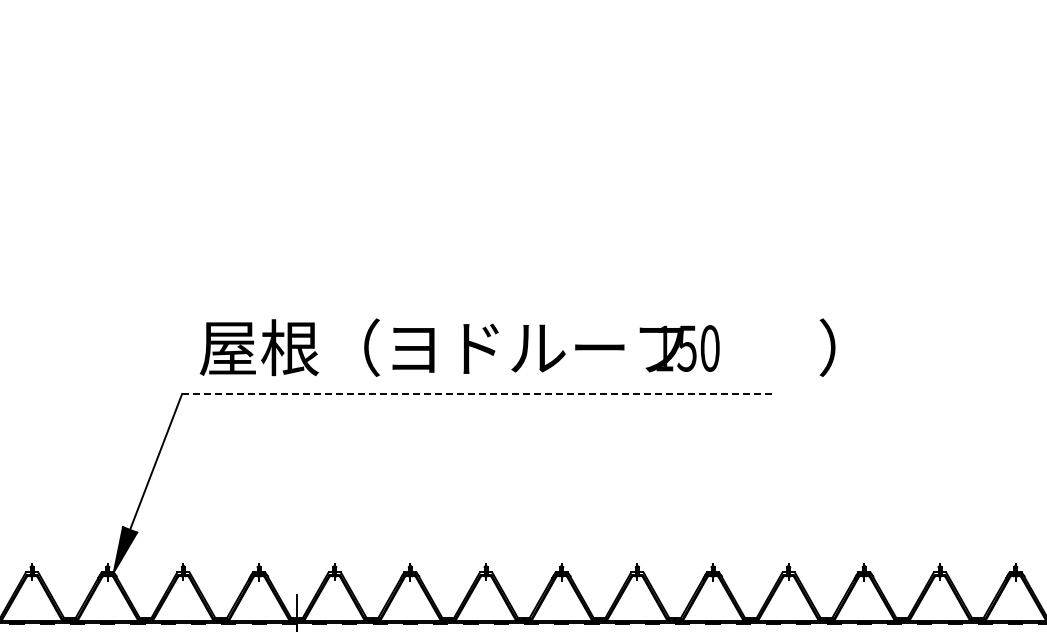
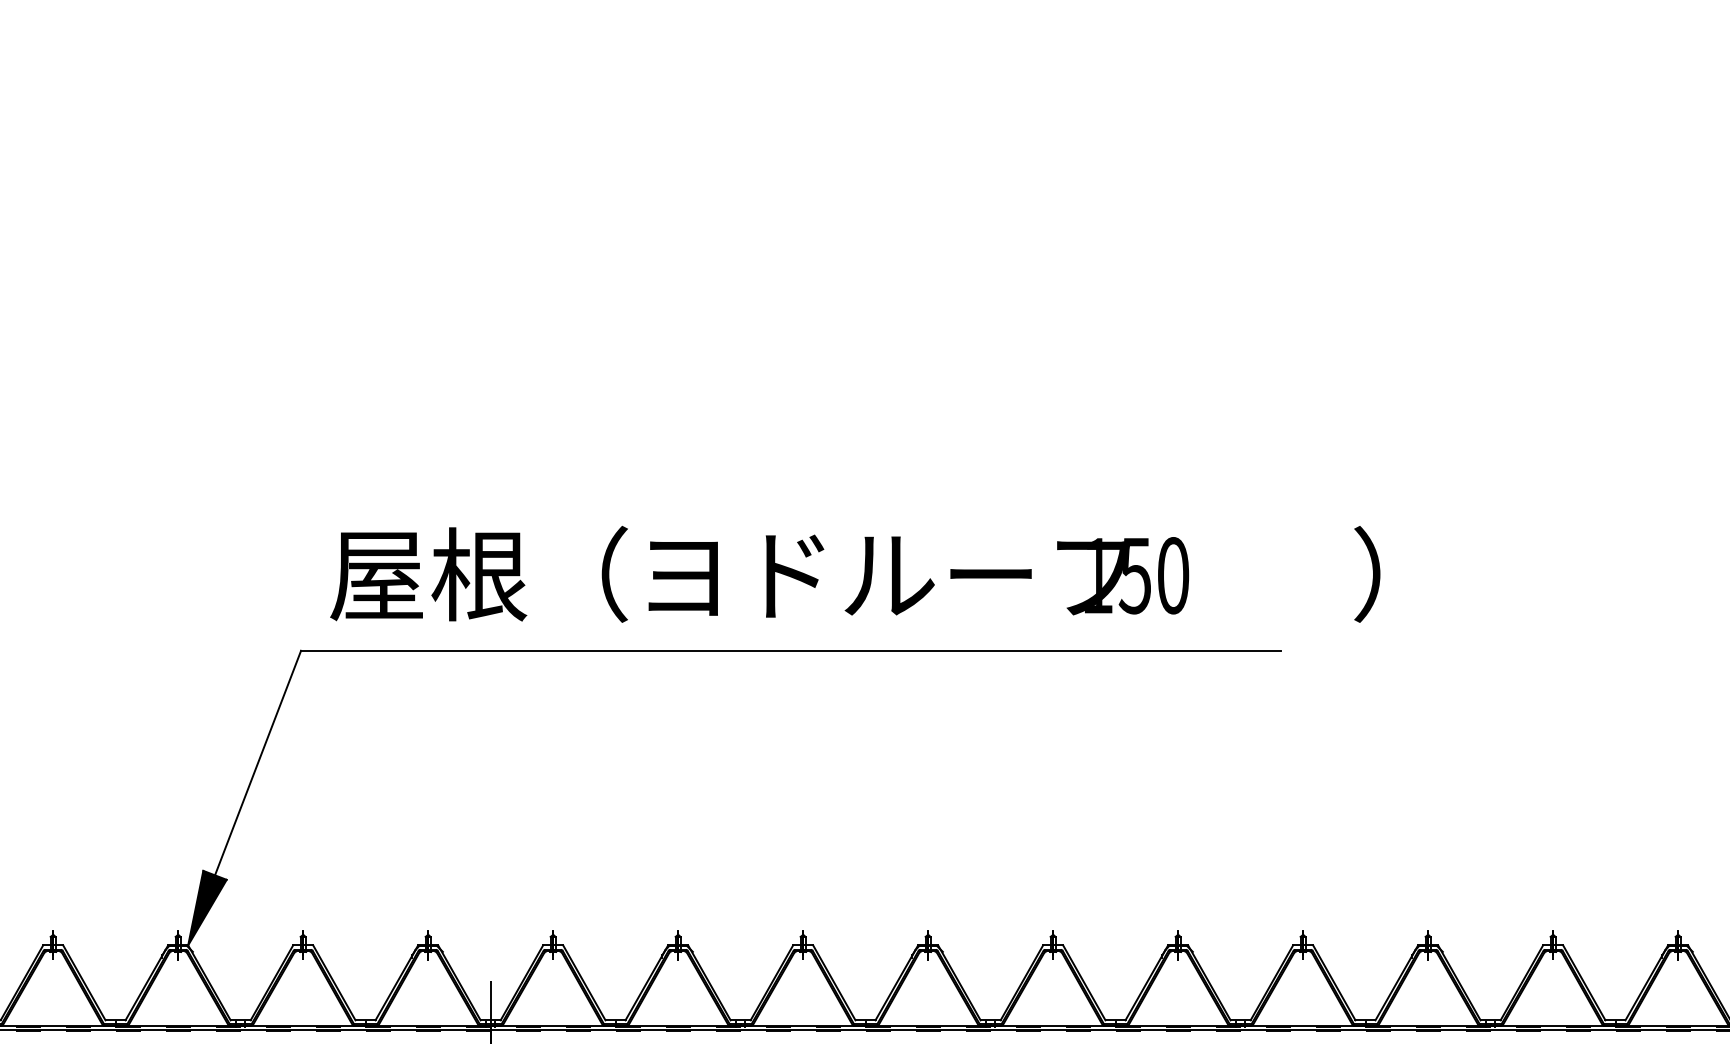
line: (478, 393) -> (790, 650), dashed -> solid

